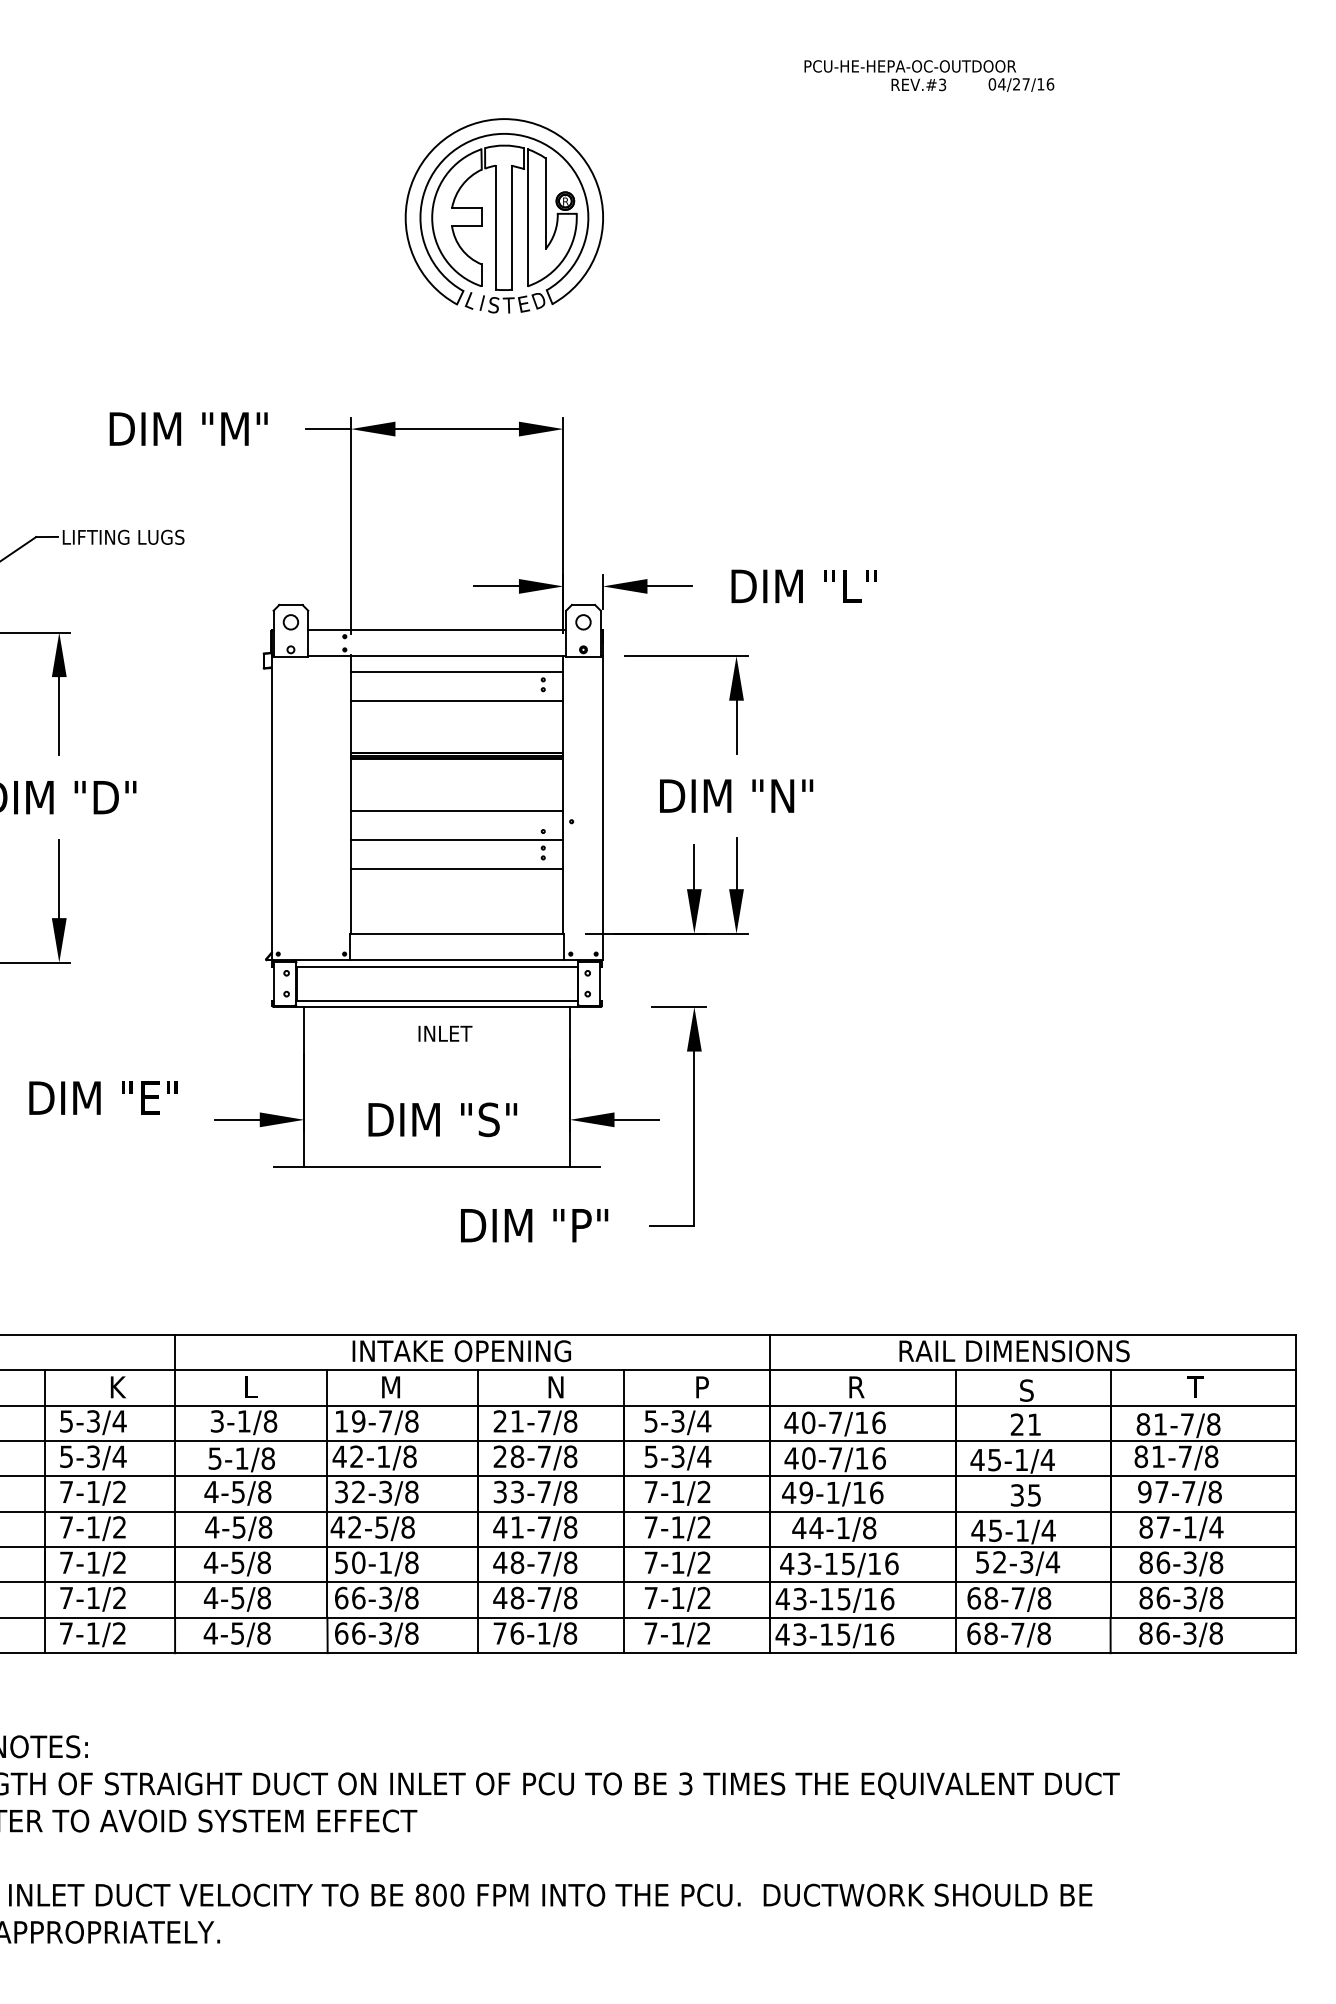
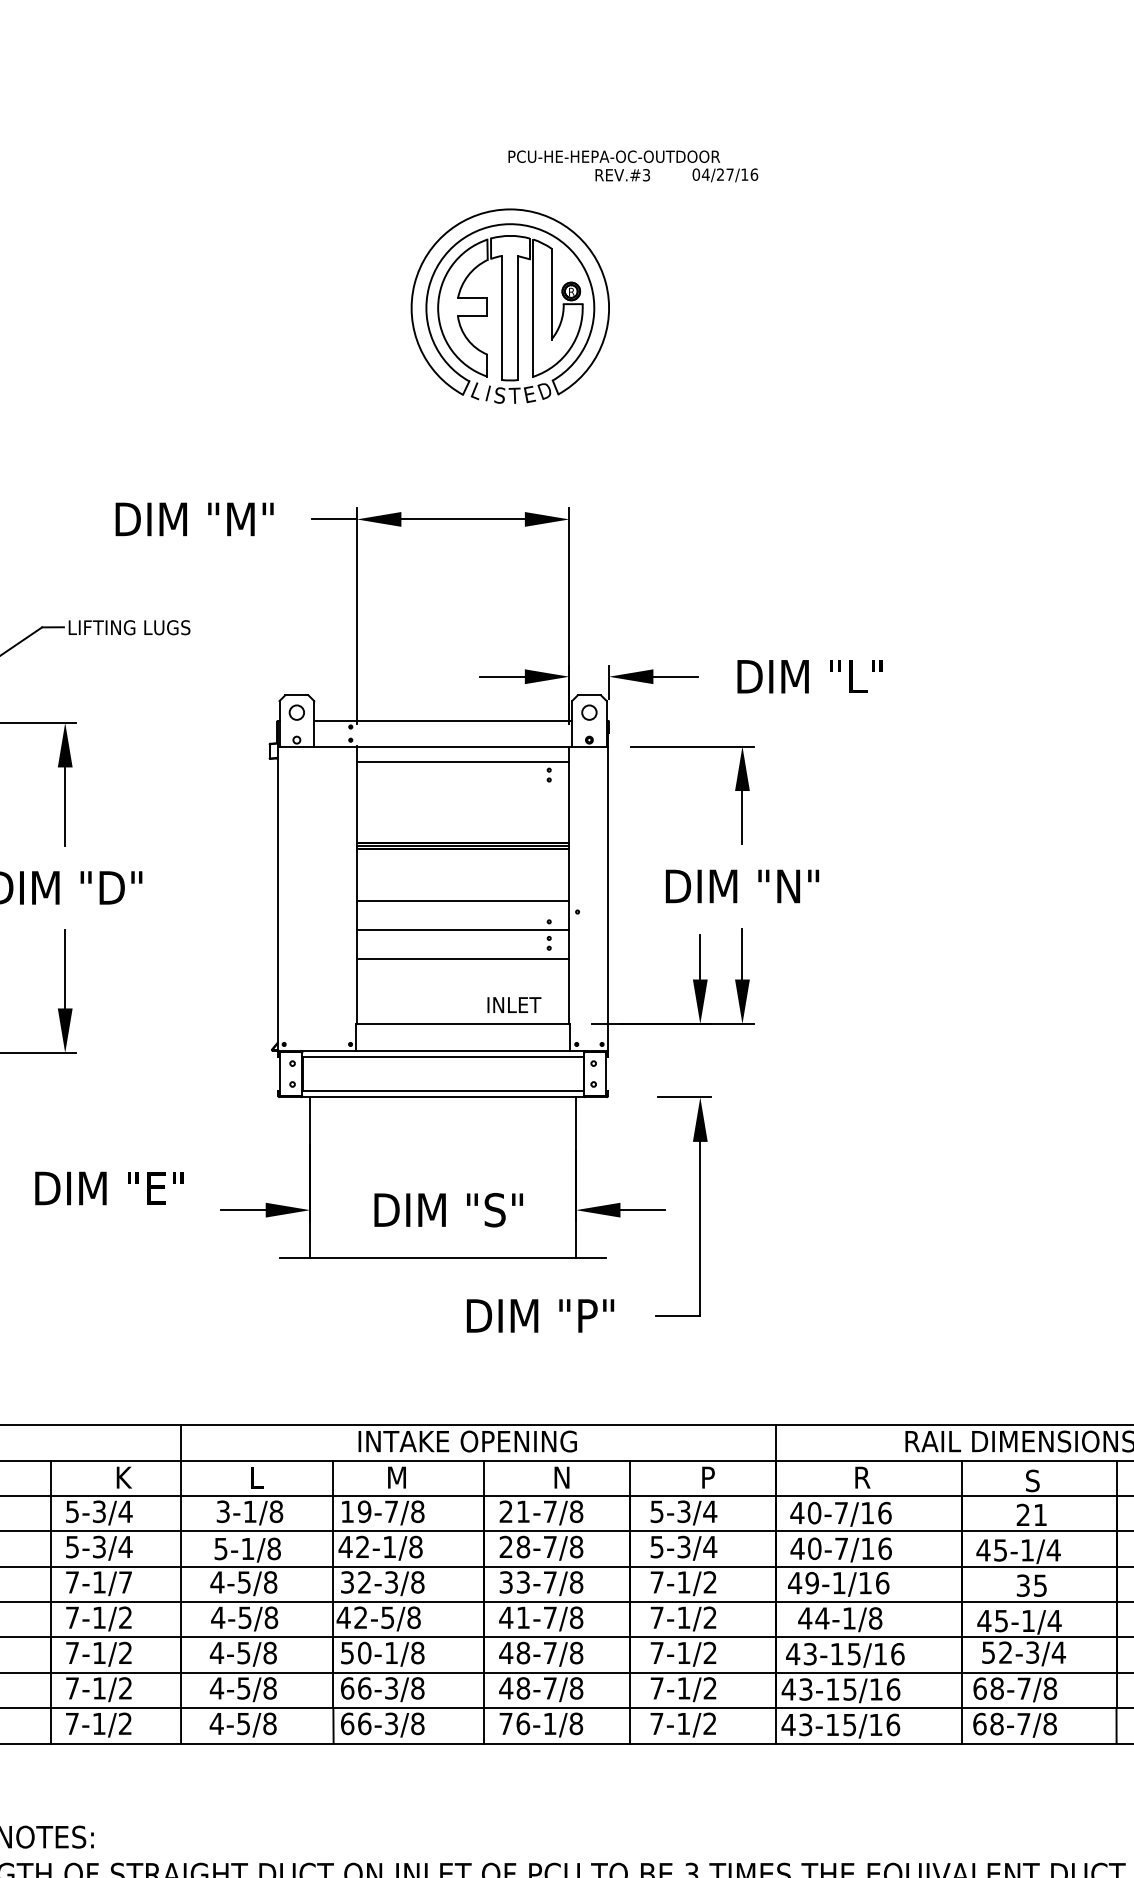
text: (929, 75) -> (633, 165), moved
line: (456, 700) -> (462, 790), removed
text: (445, 1033) -> (514, 1004), moved
text: (119, 1491) -> (125, 1581), 7-1/2 -> 7-1/7

